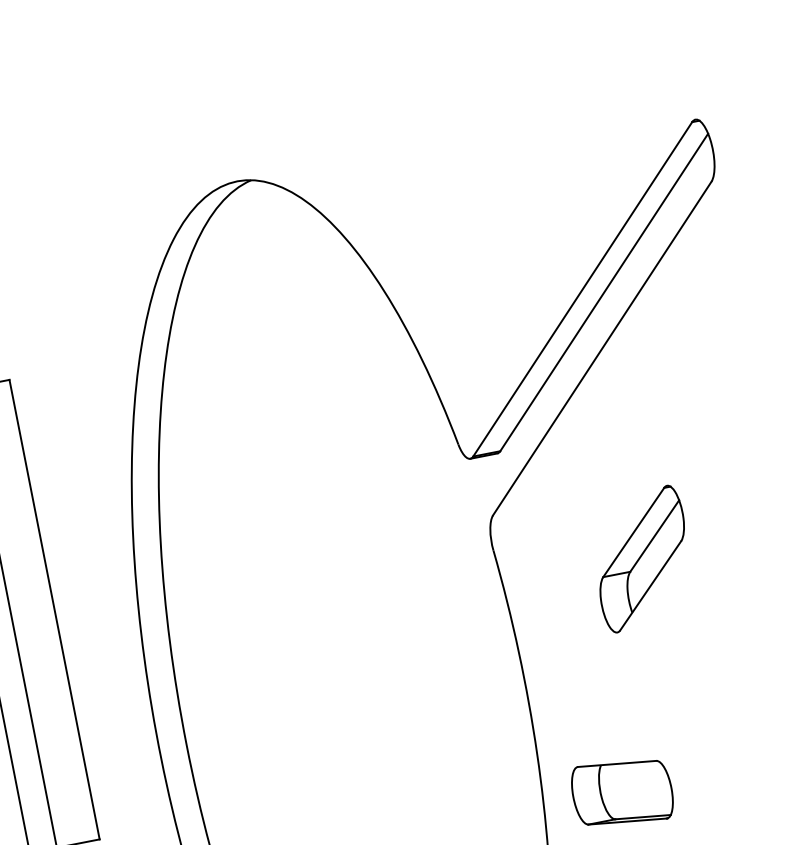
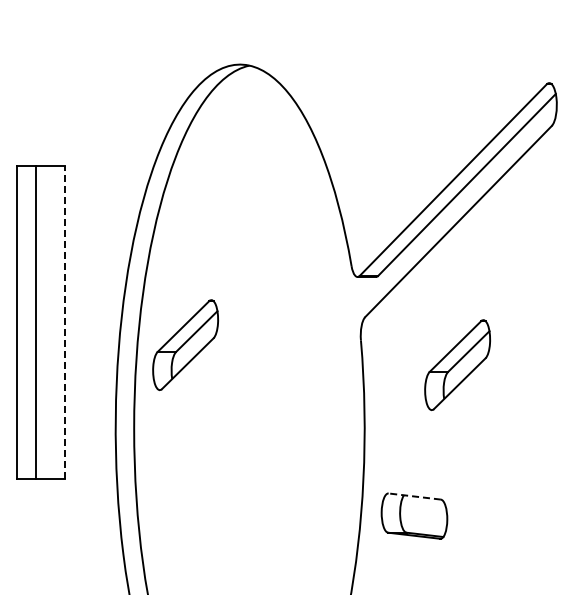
part: (237, 607) -> (185, 344), added
line: (54, 609) -> (64, 322), solid -> dashed
line: (616, 763) -> (414, 496), solid -> dashed

